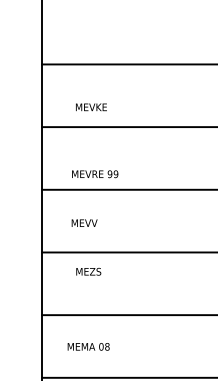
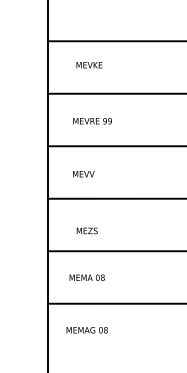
text: (91, 107) -> (89, 65), moved
text: (95, 174) -> (92, 121), moved
text: (87, 271) -> (86, 230), moved

